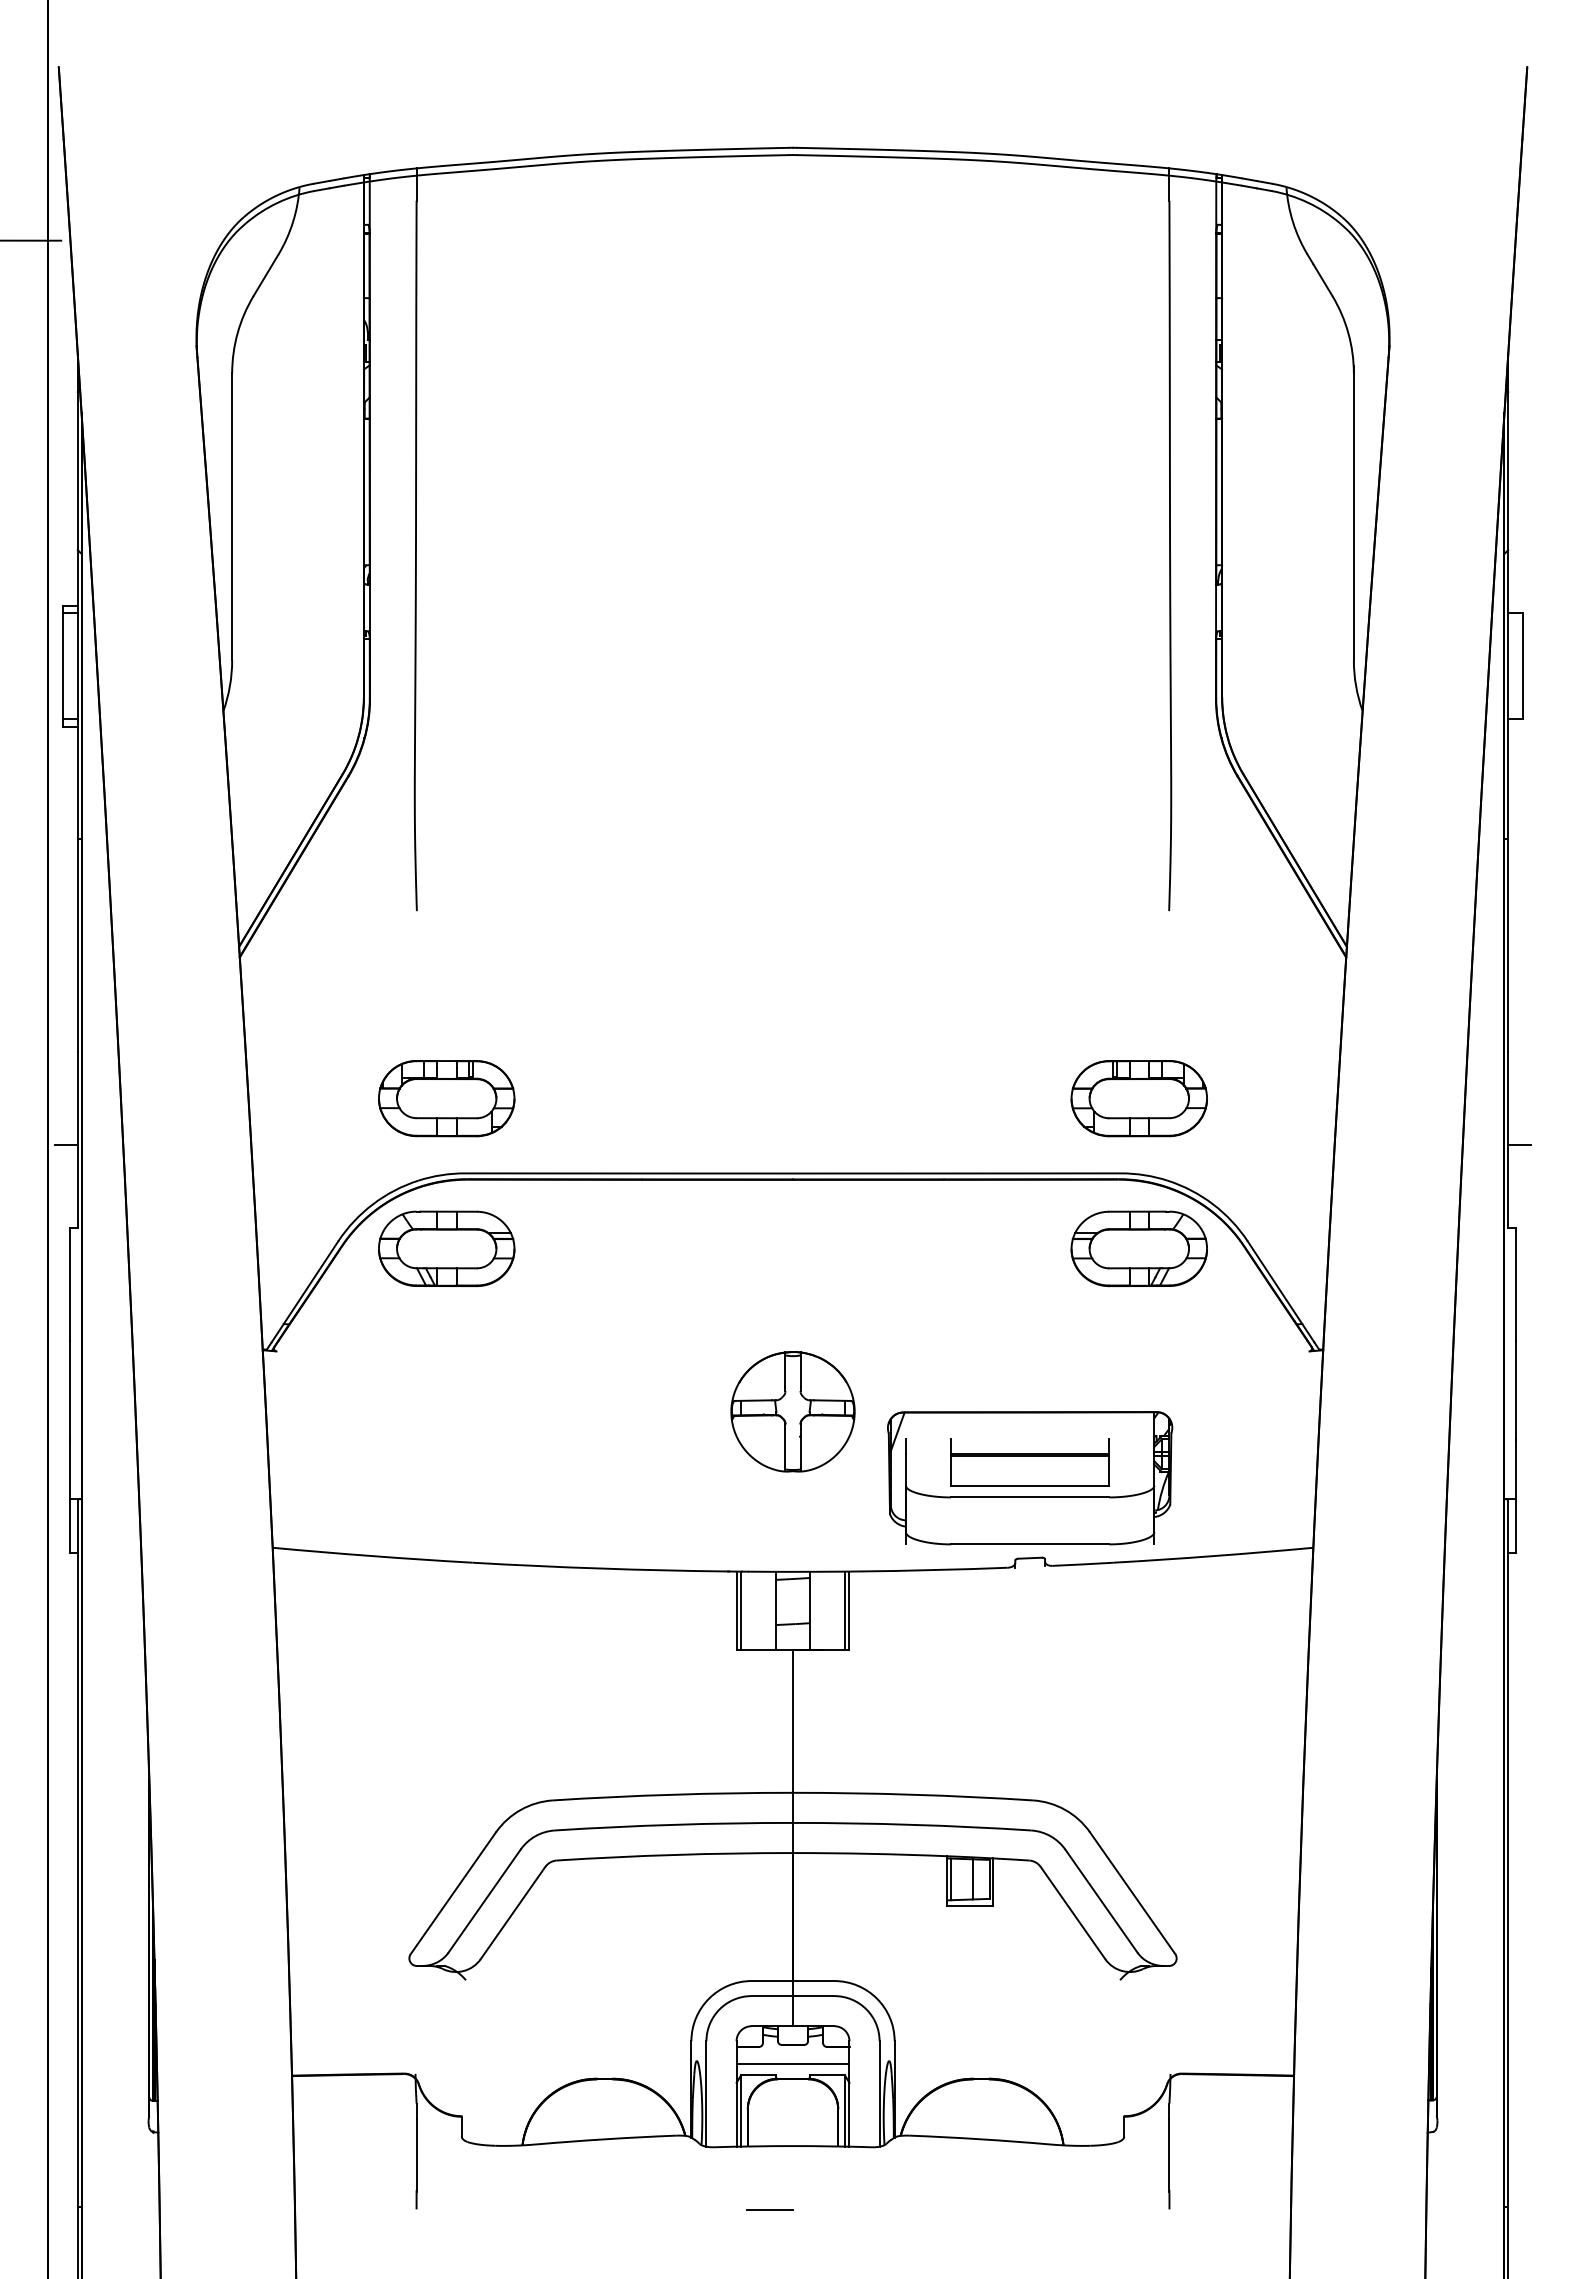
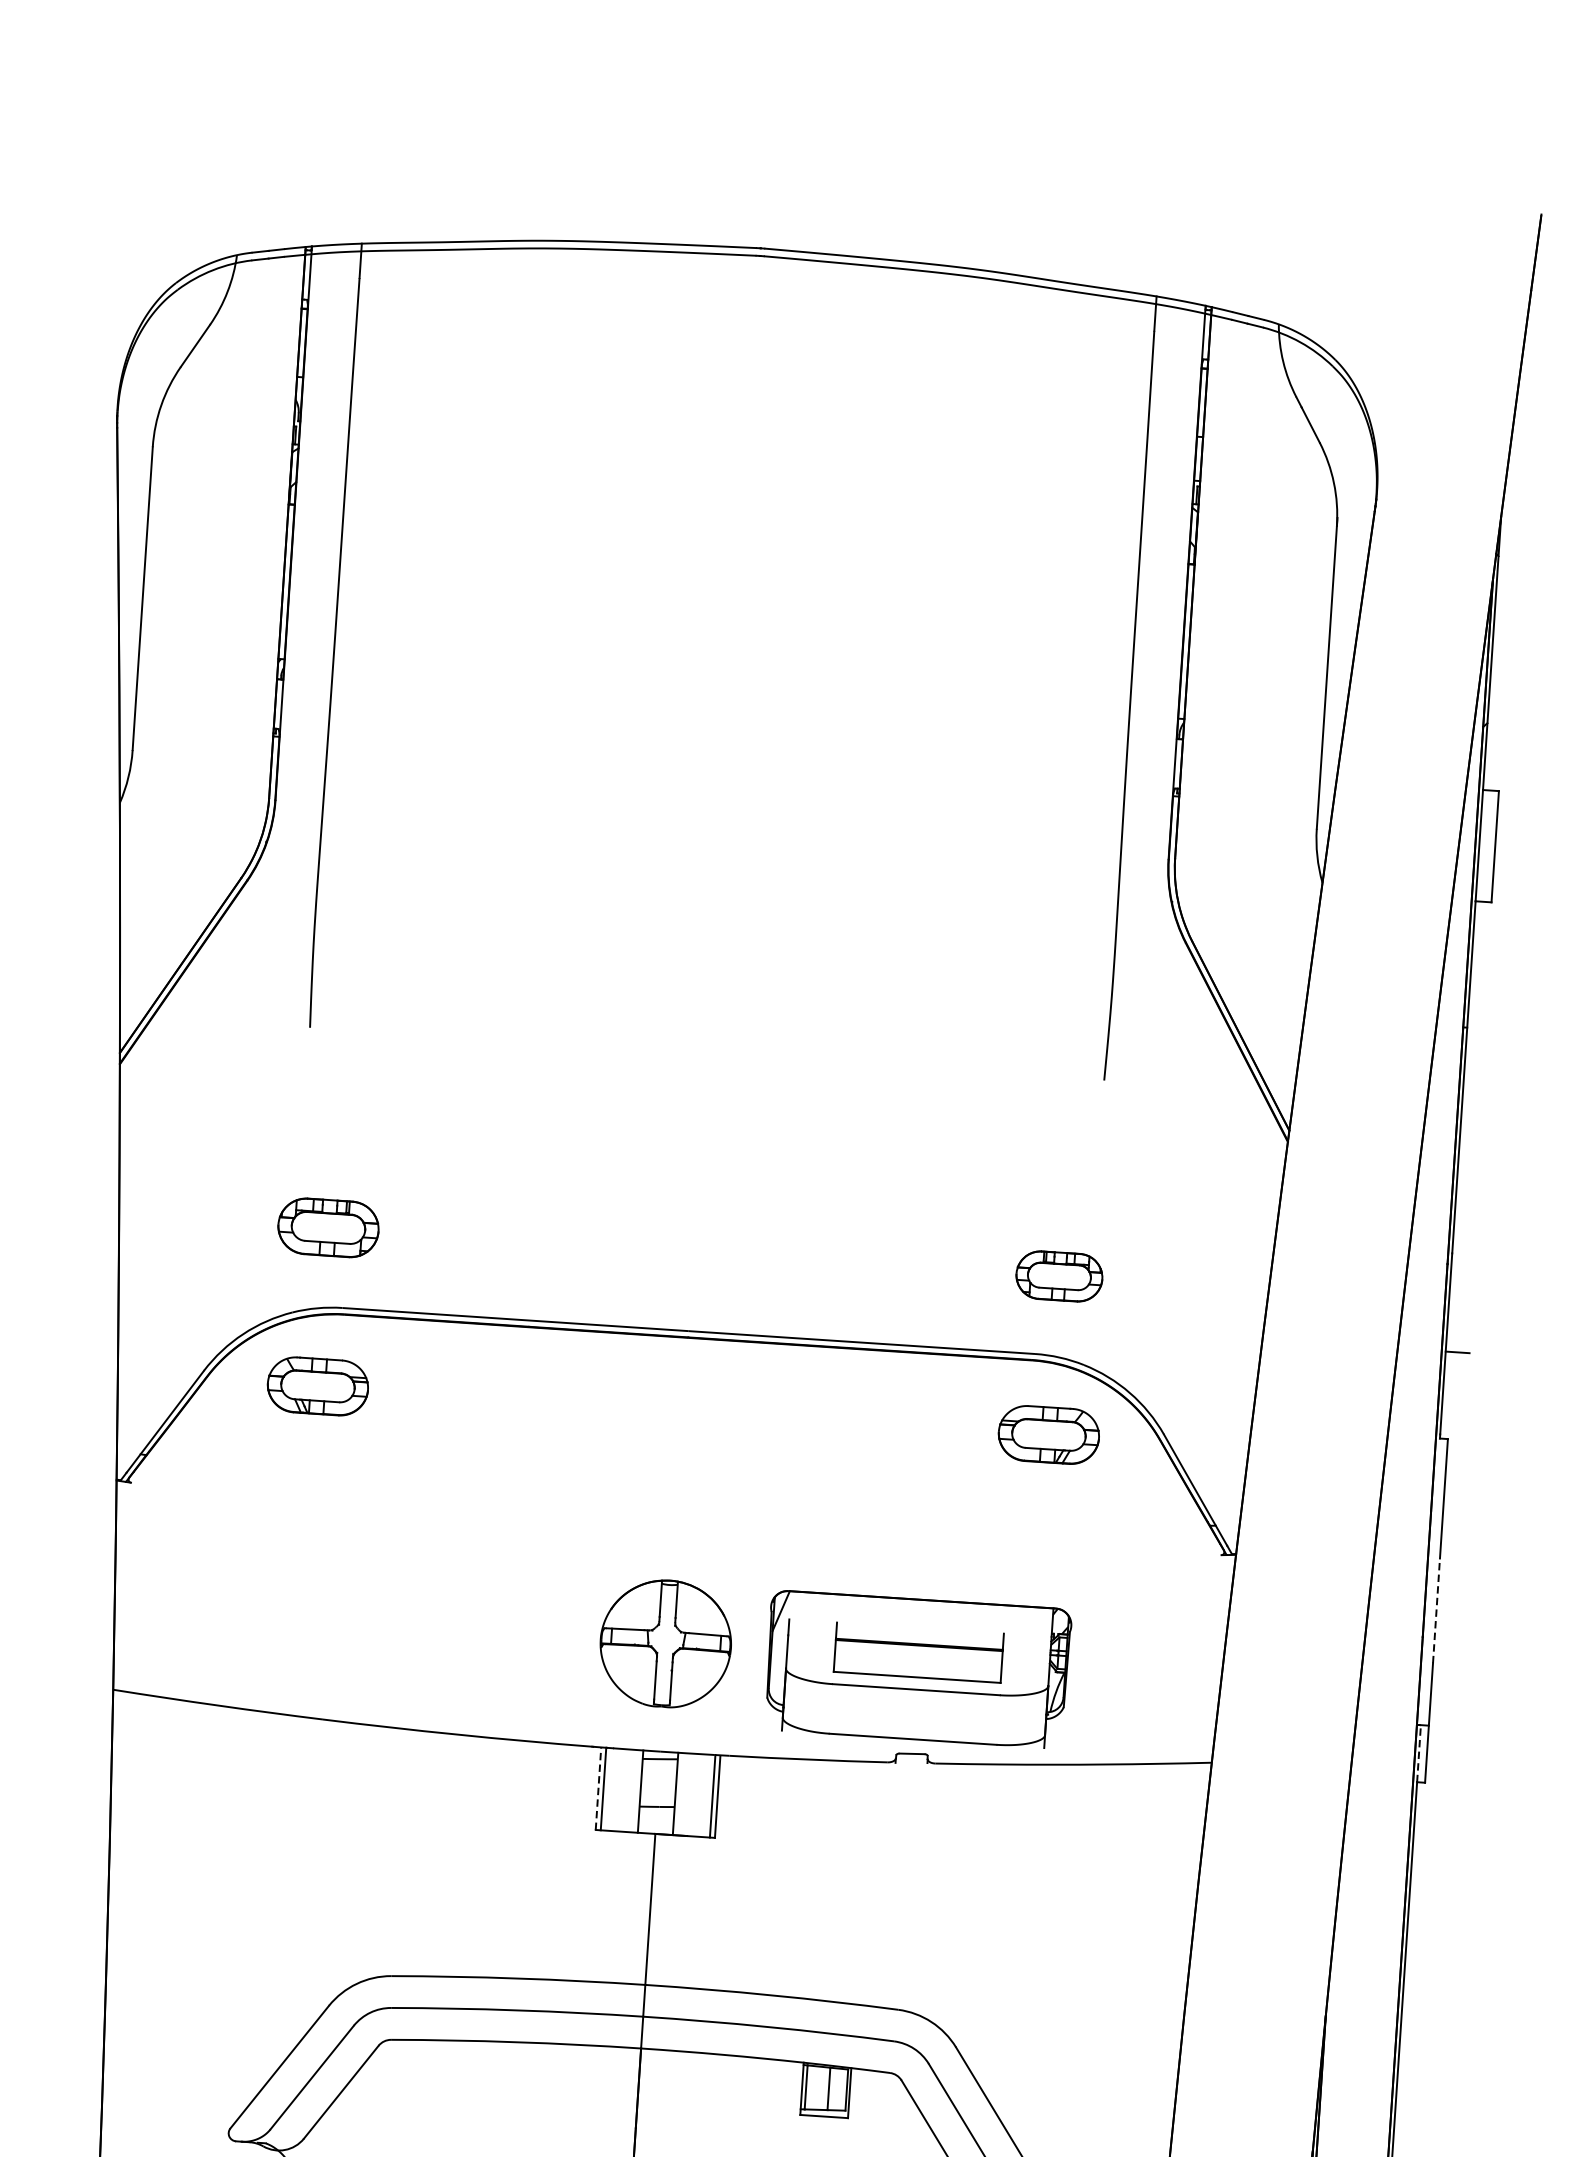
part: (446, 1098) -> (328, 1227), size x0.7
part: (1138, 1098) -> (1058, 1276), size x0.6
part: (446, 1248) -> (317, 1385), size x0.7
part: (1138, 1248) -> (1048, 1434), size x0.7
line: (1515, 1390) -> (1436, 1610), solid -> dashed
part: (792, 1411) -> (665, 1643), moved
line: (1508, 1526) -> (1419, 1753), solid -> dashed
line: (736, 1611) -> (598, 1789), solid -> dashed

